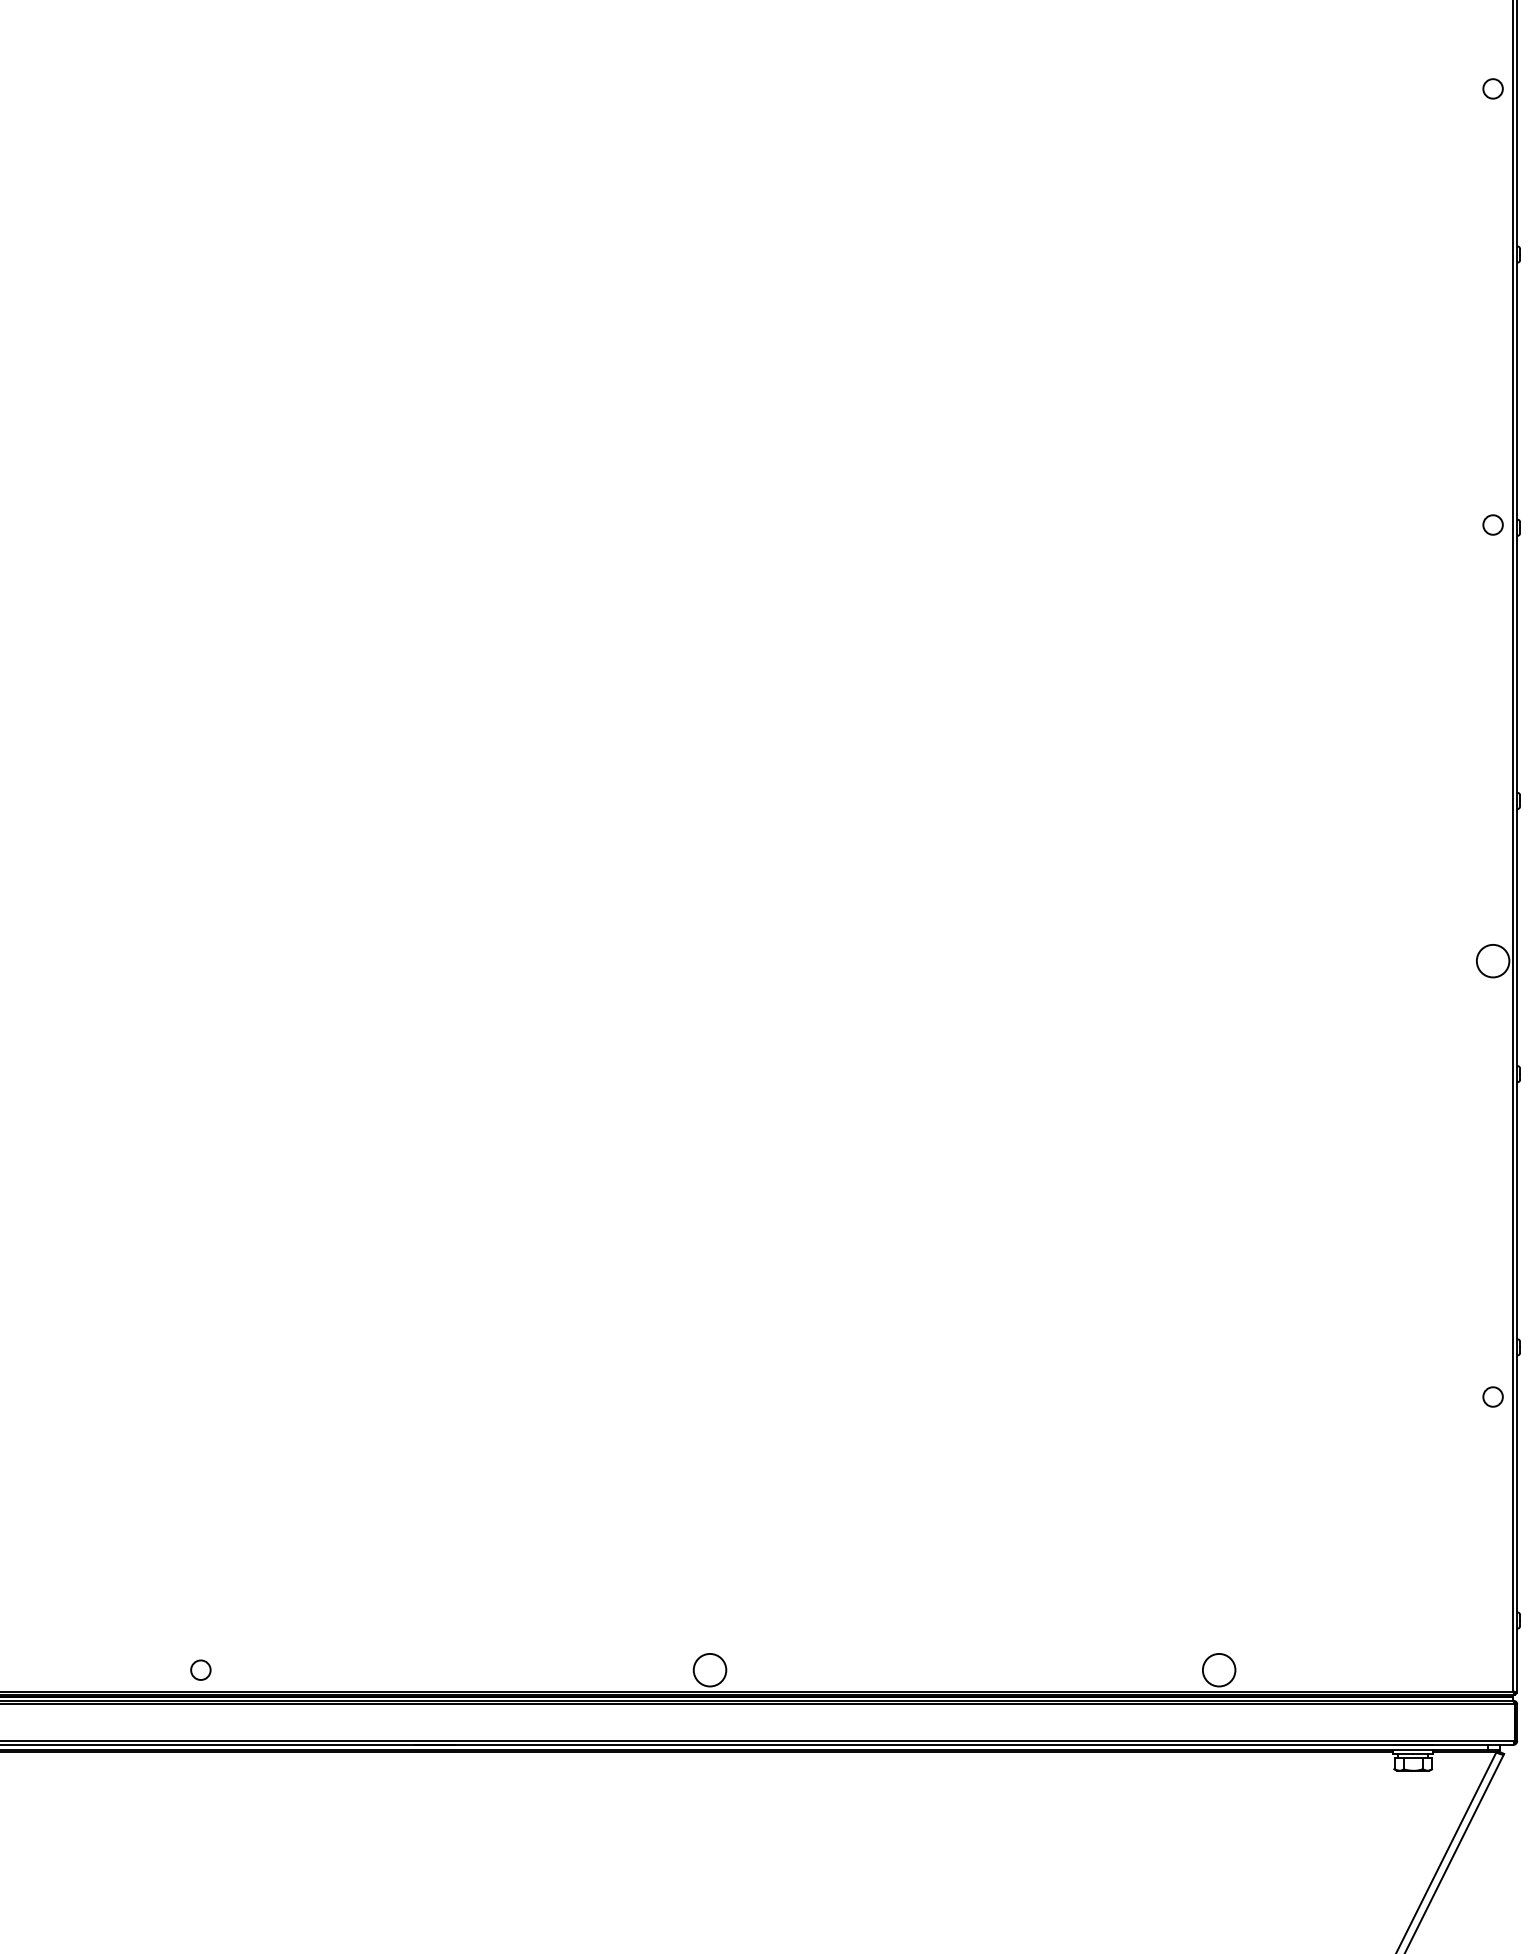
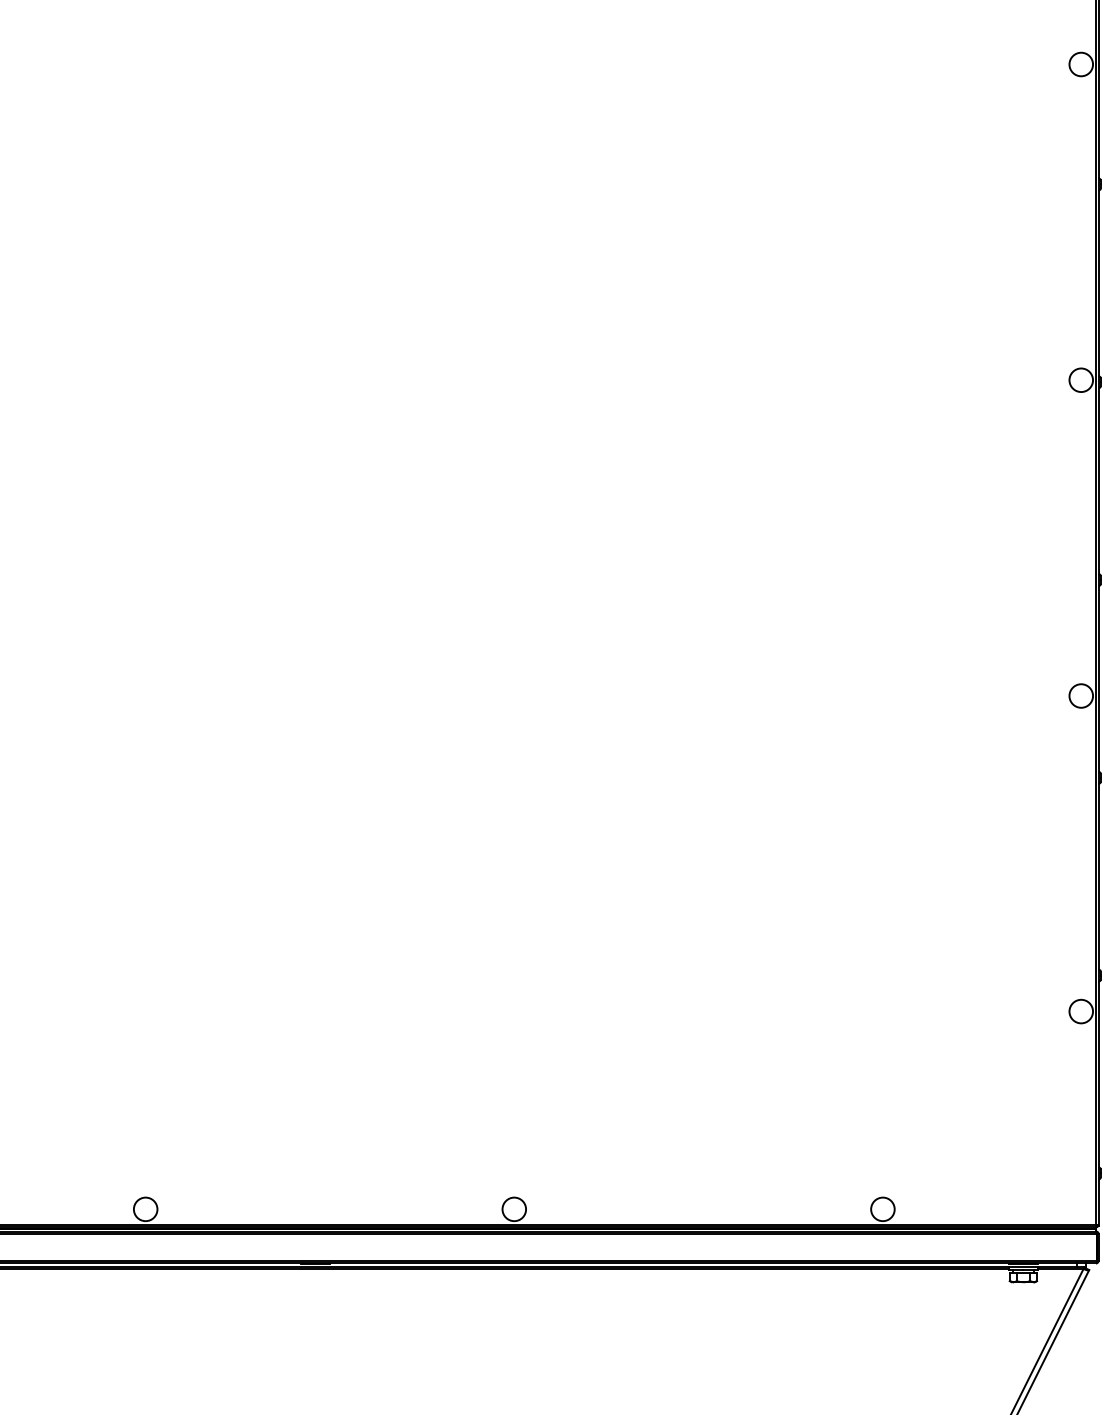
circle: (1492, 88) -> (1080, 64), size x1.67
circle: (1492, 524) -> (1080, 379), size x1.67
circle: (1492, 1396) -> (1080, 1011), size x1.67
circle: (200, 1669) -> (145, 1208), size x1.67

